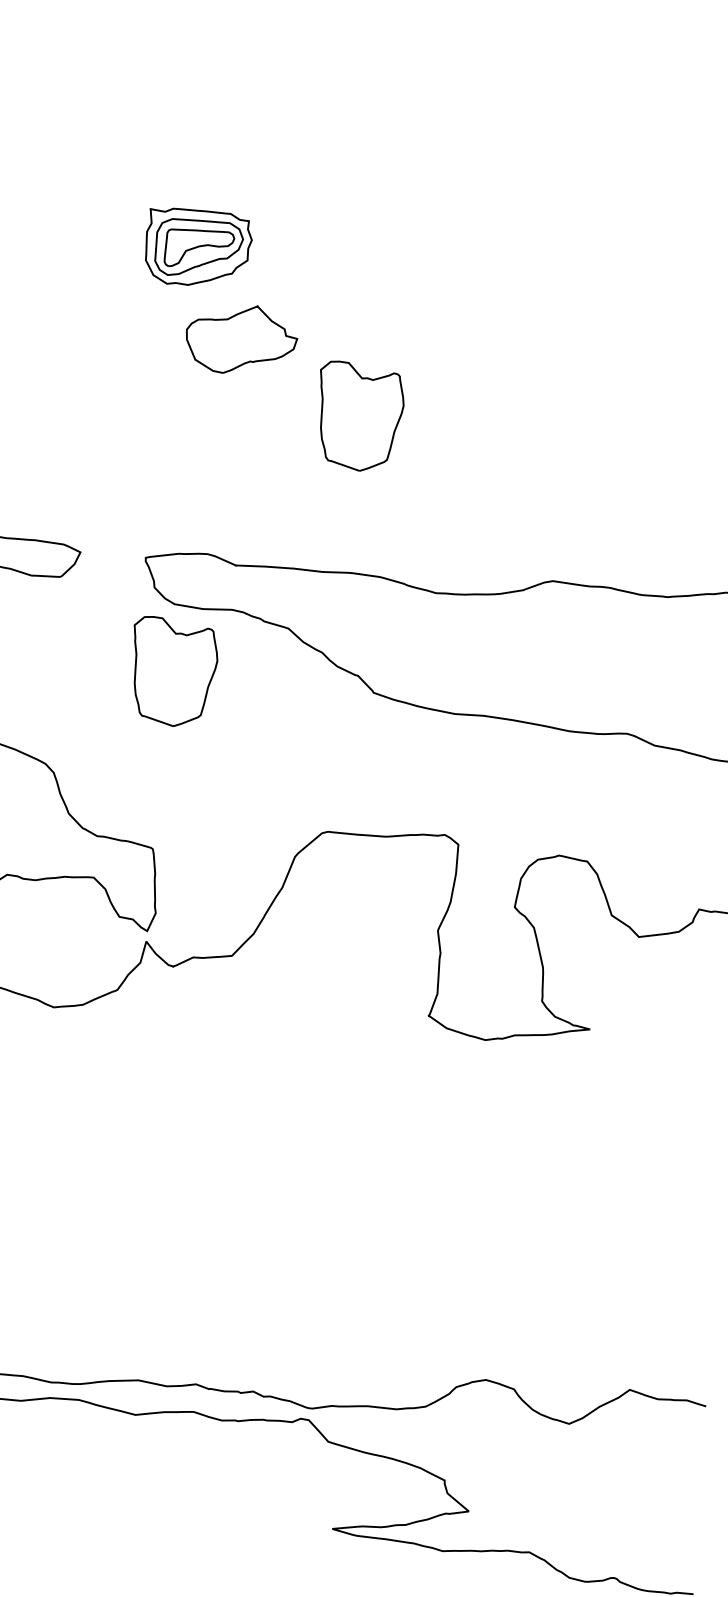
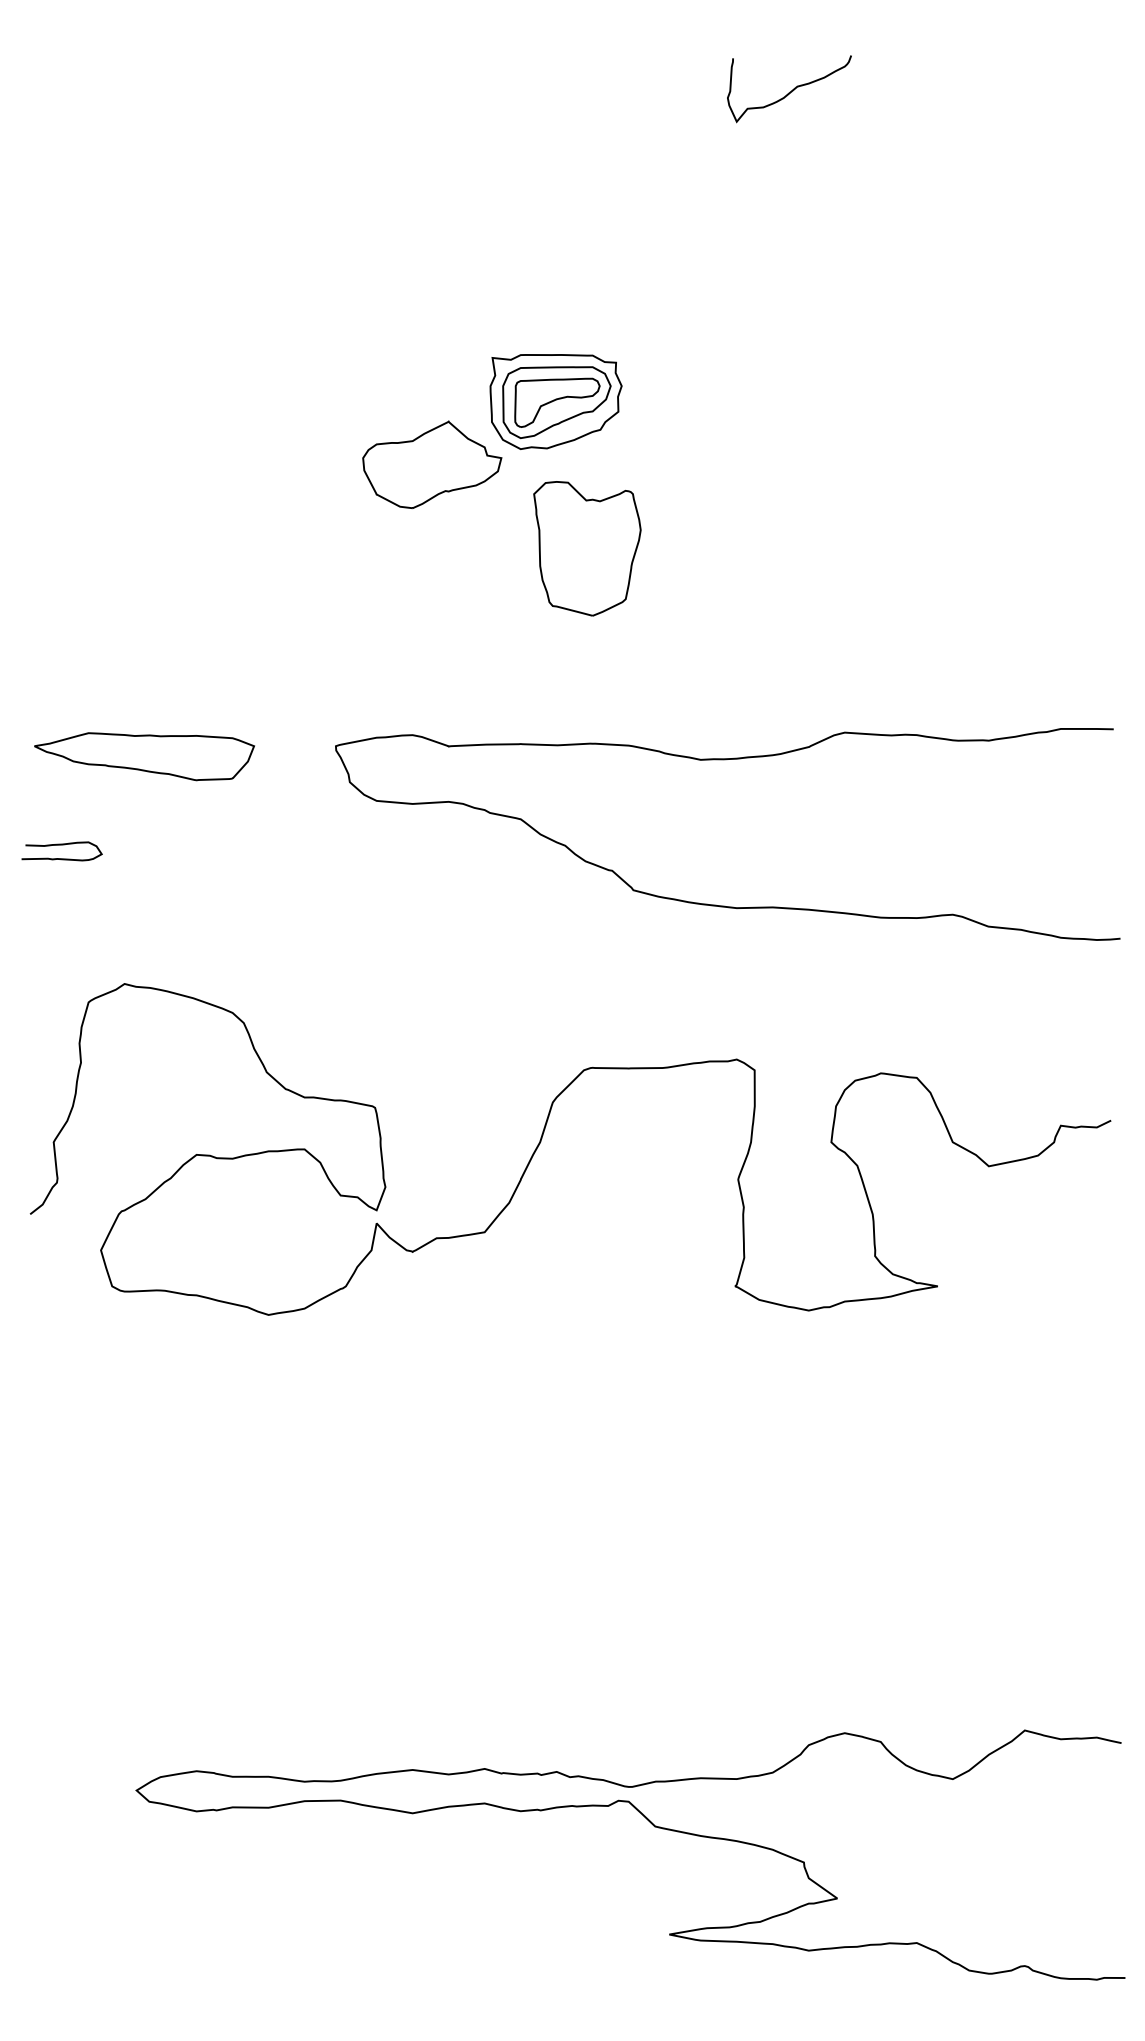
curve: (553, 64) -> (791, 90), added
part: (198, 248) -> (555, 401), moved
part: (173, 672) -> (382, 885), removed

